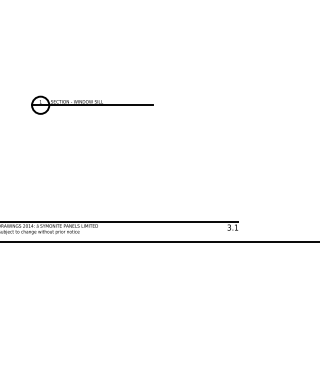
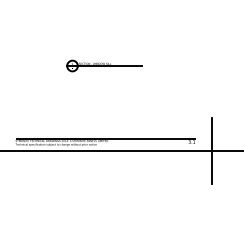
line: (264, 241) -> (211, 150), added

